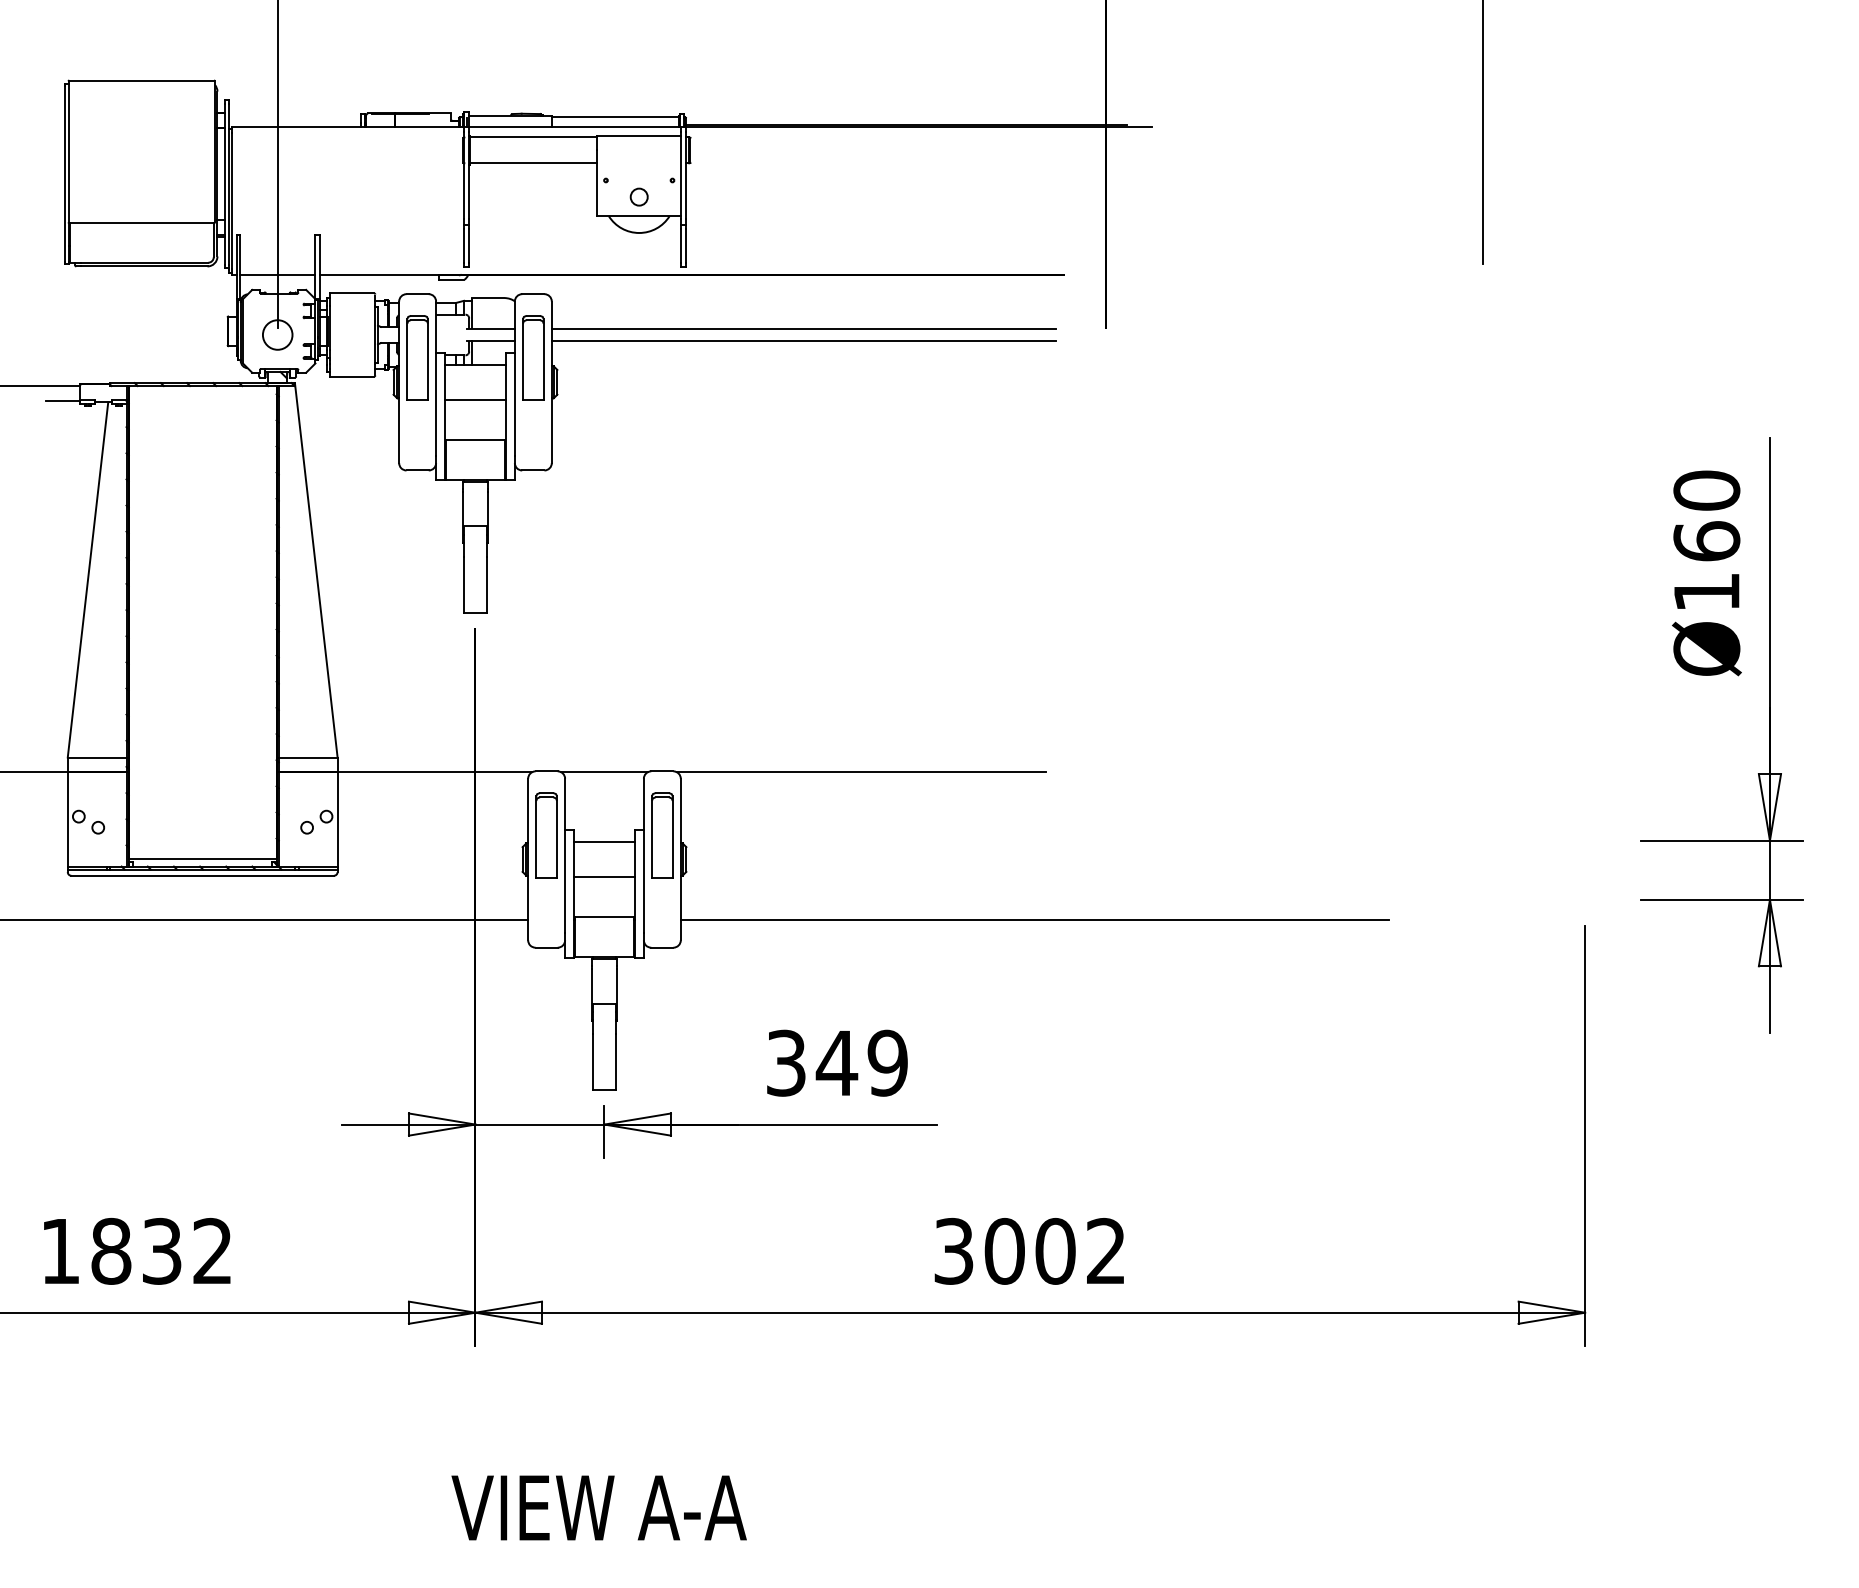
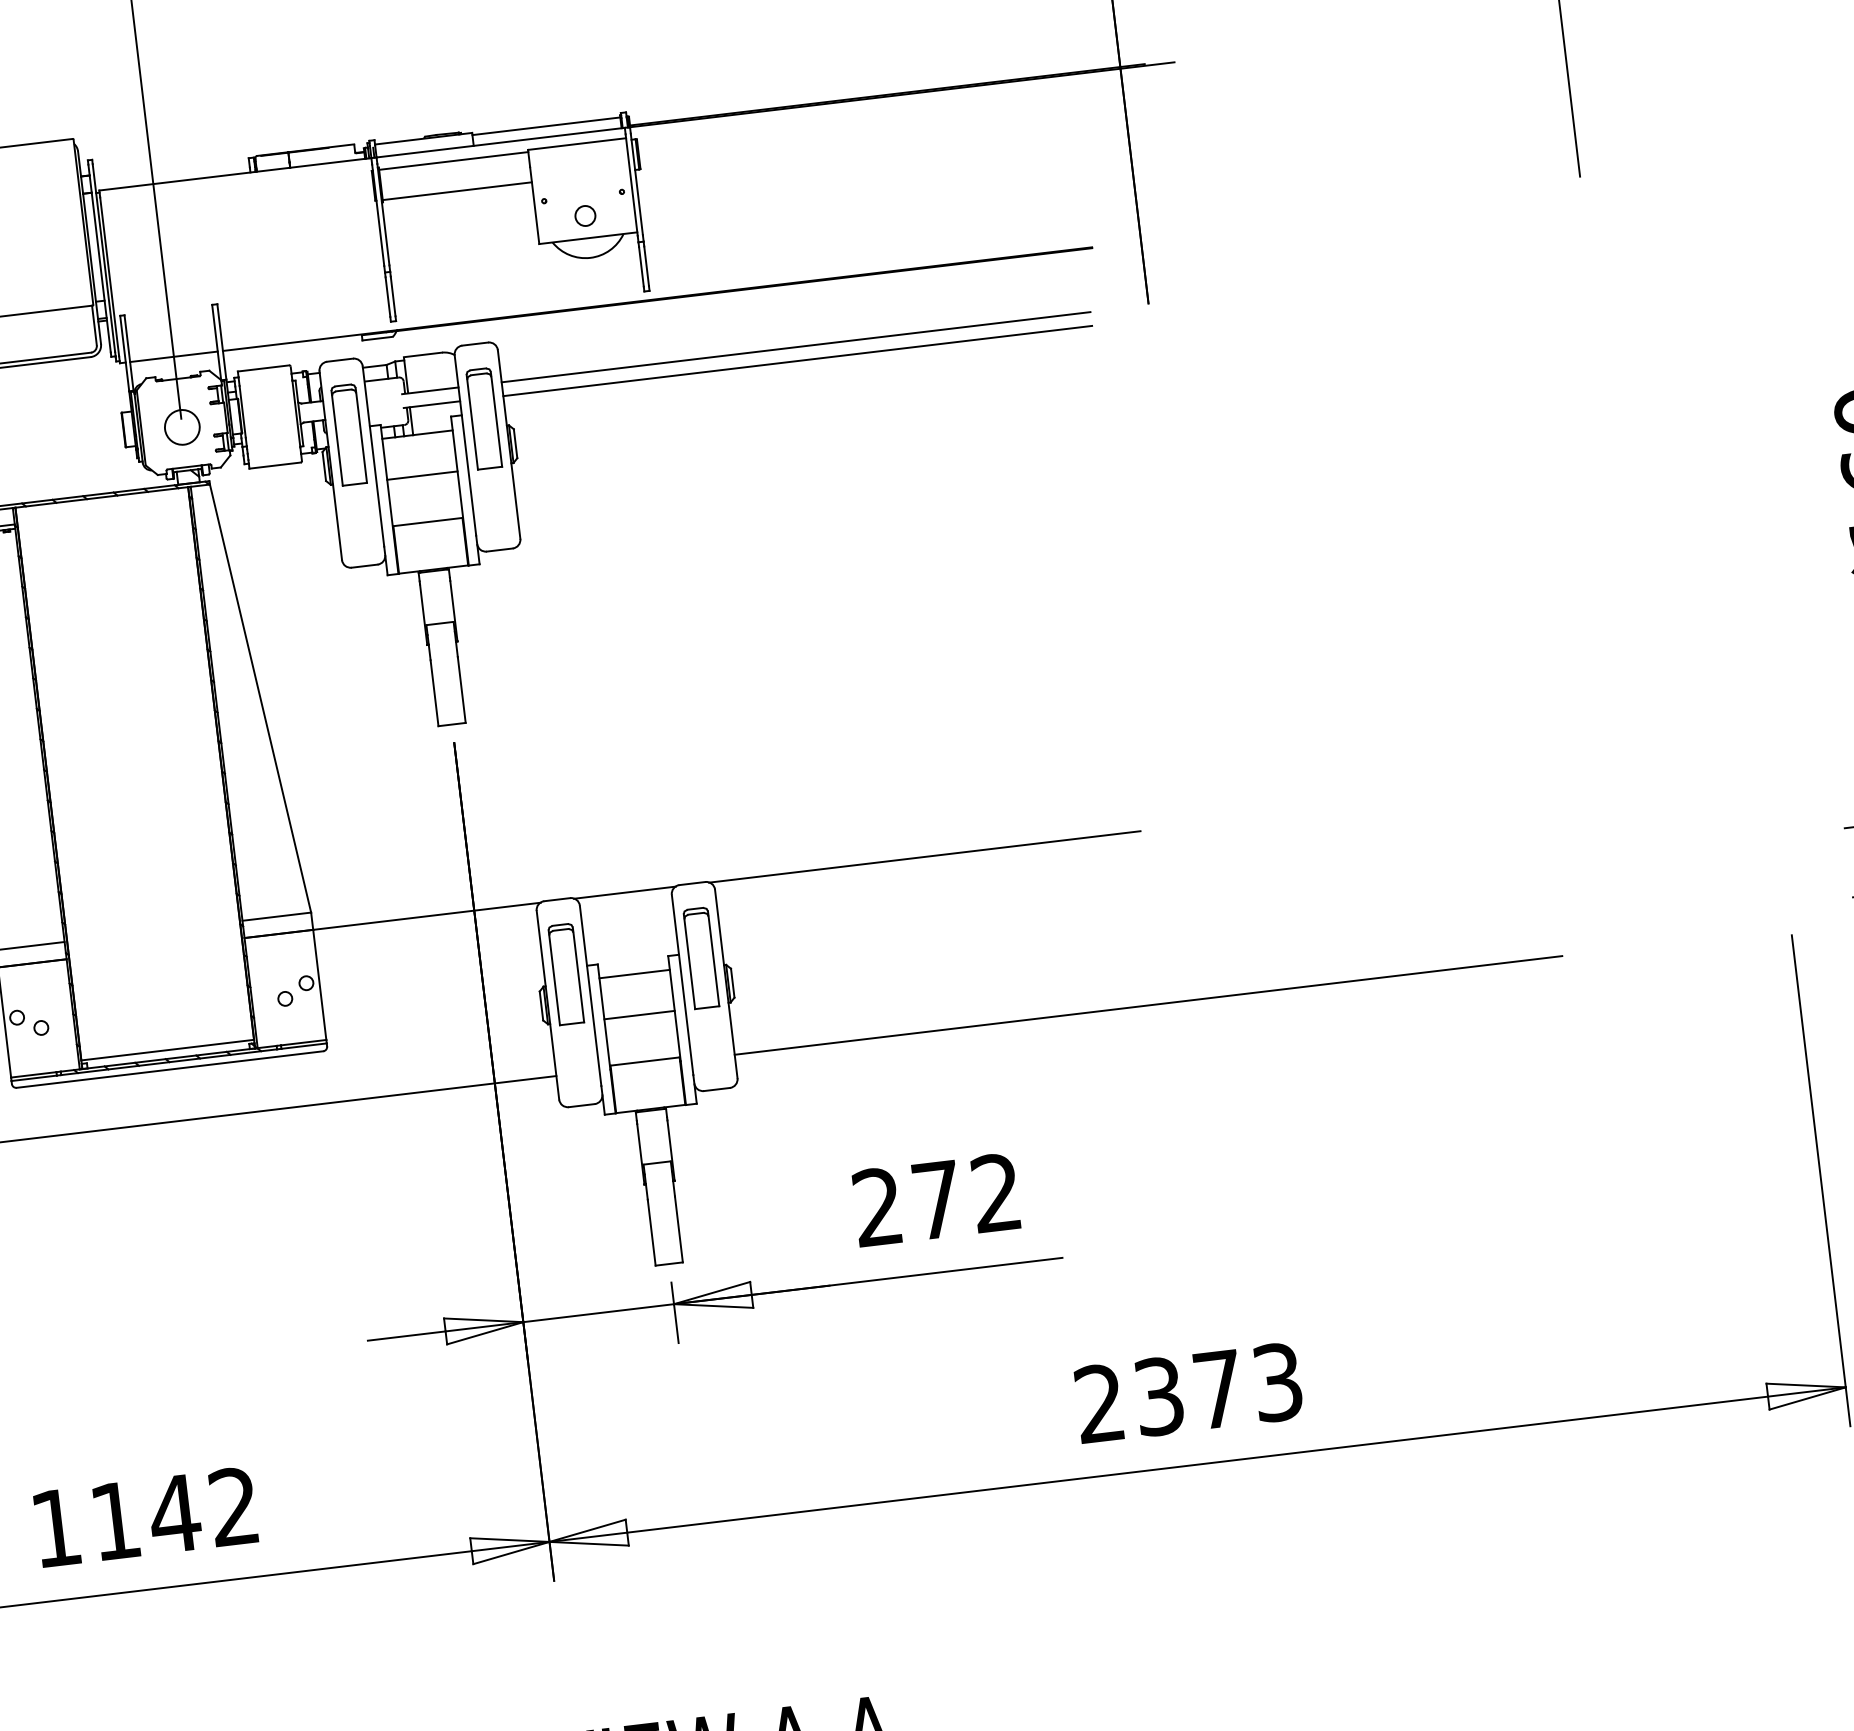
text: (837, 1062) -> (937, 1199), 349 -> 272
text: (137, 1250) -> (146, 1516), 1832 -> 1142
text: (1029, 1250) -> (1188, 1392), 3002 -> 2373

